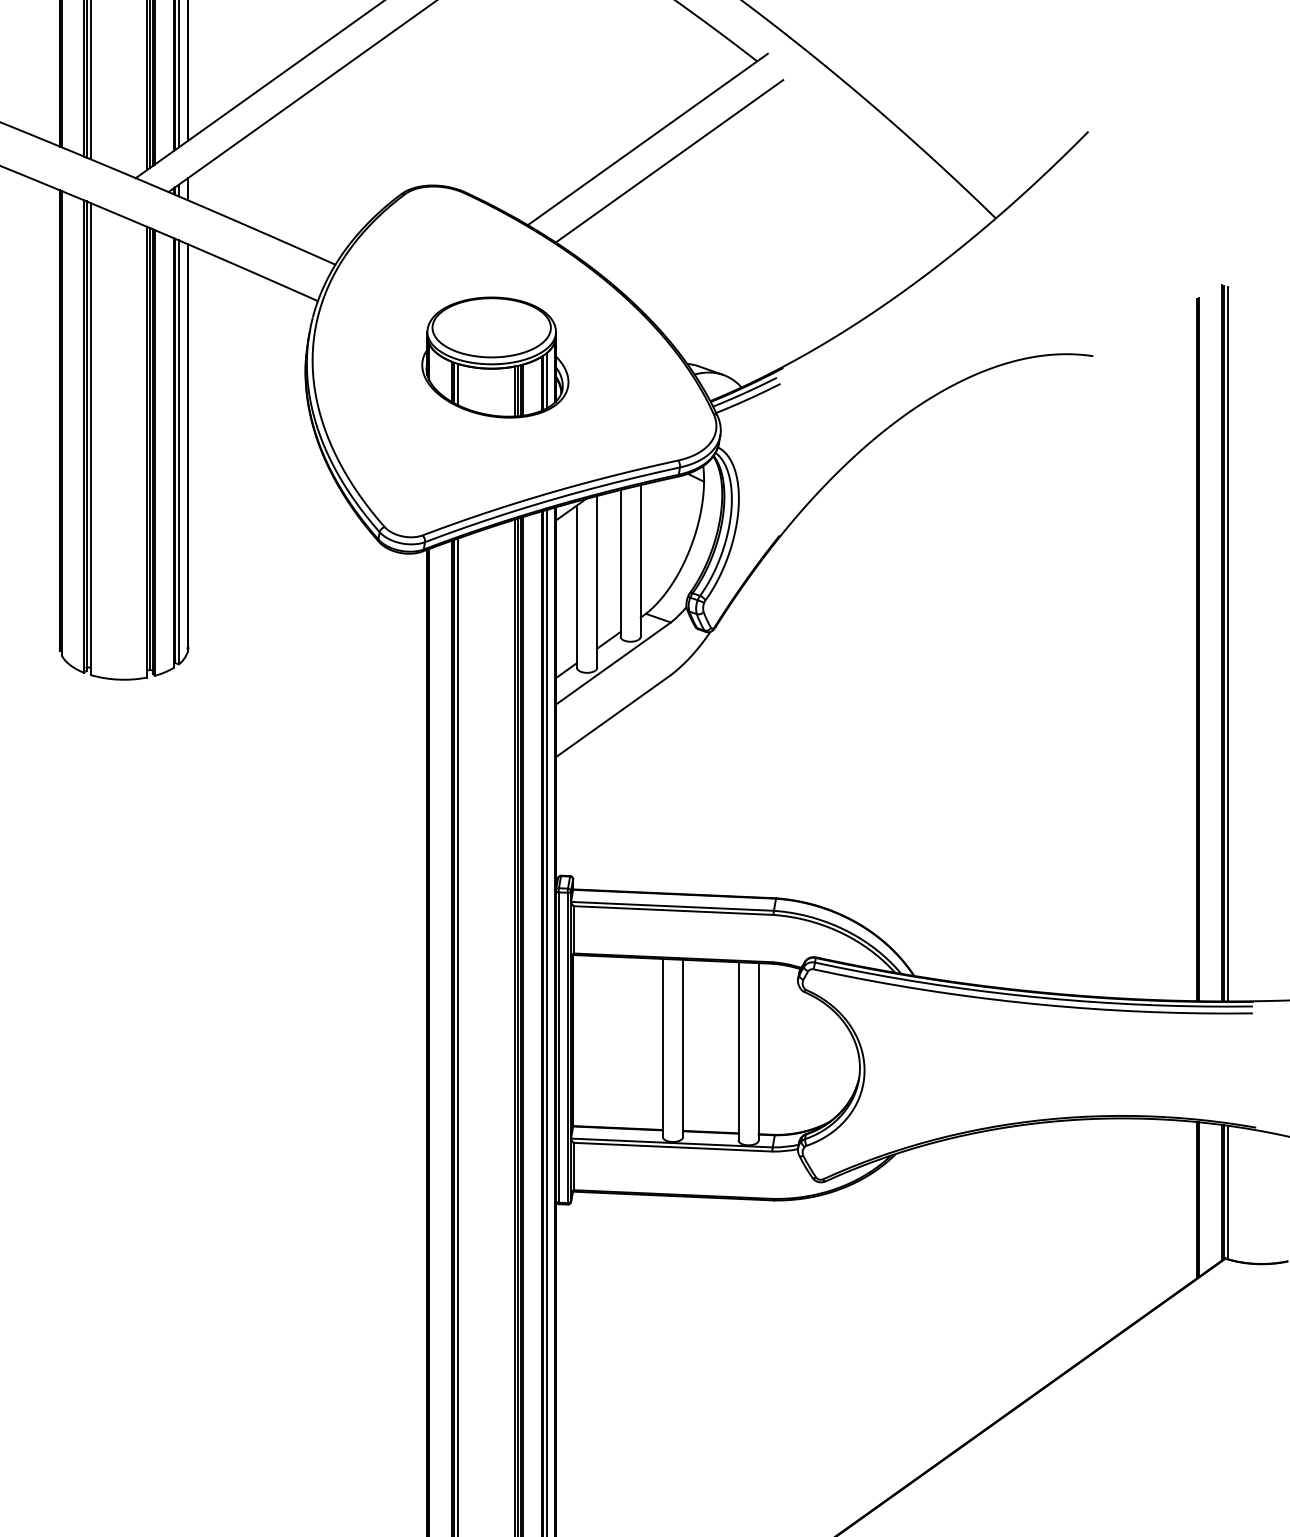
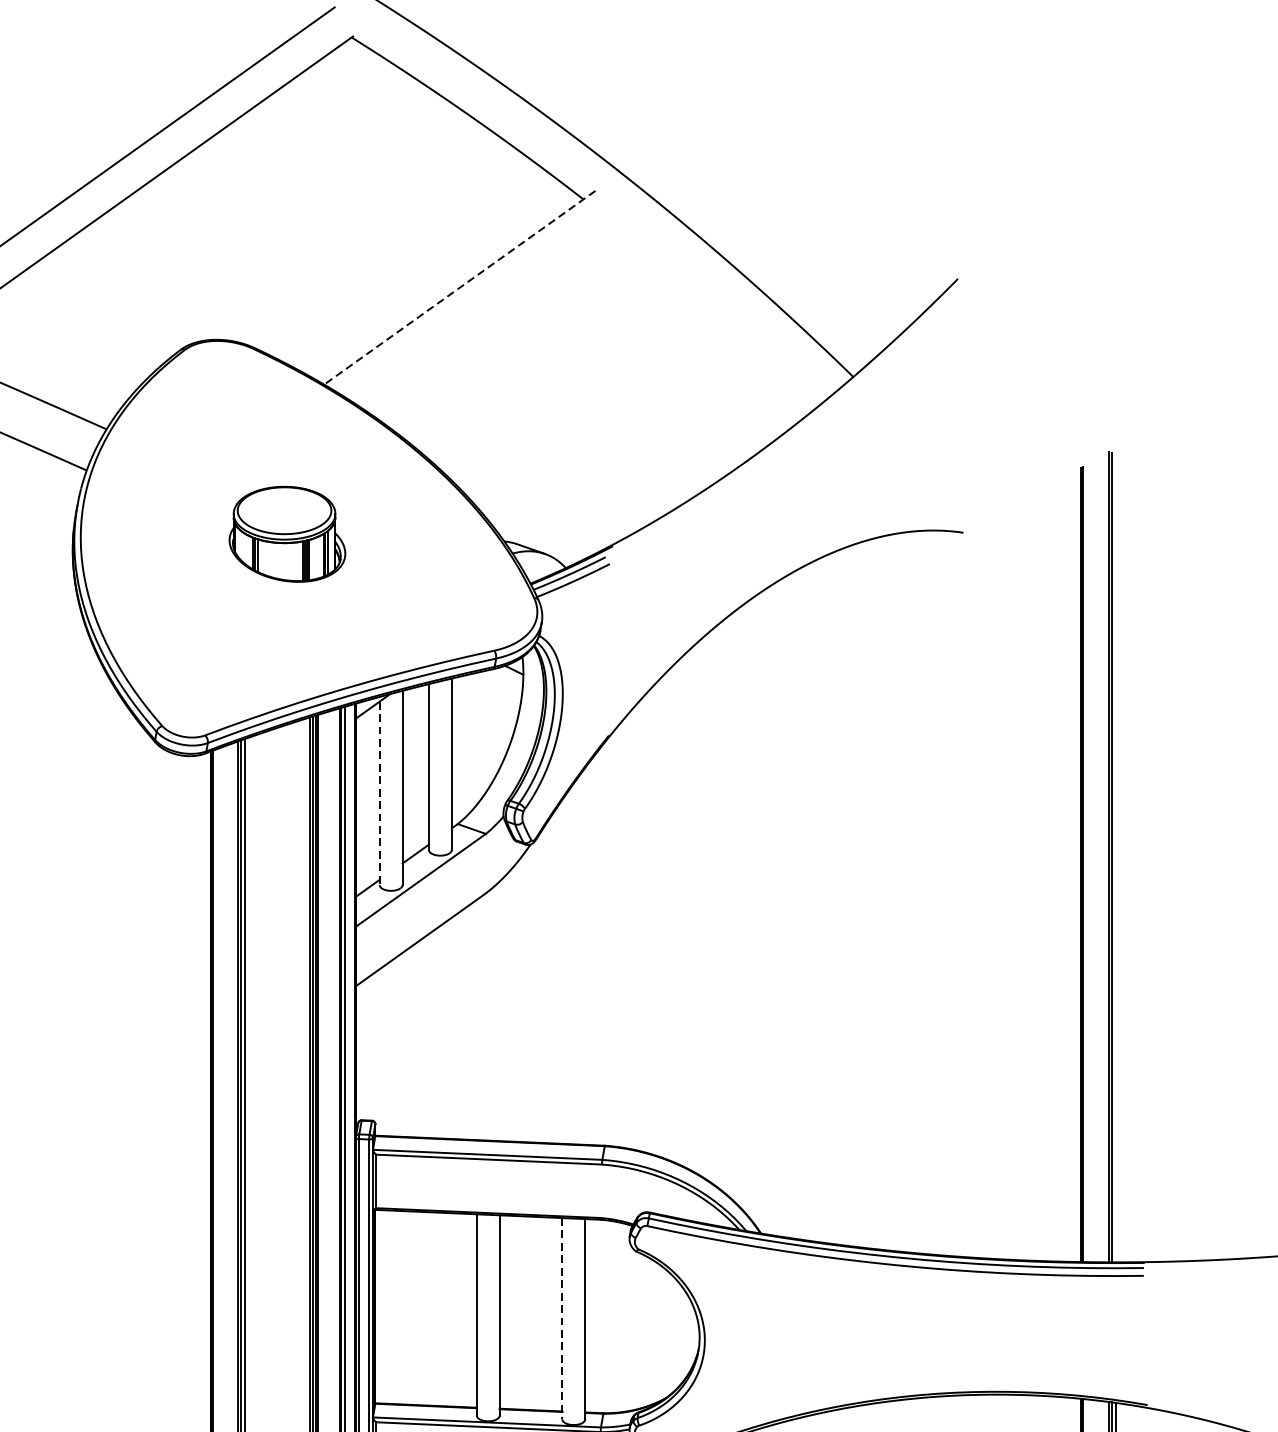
line: (647, 139) -> (459, 287), solid -> dashed
line: (669, 161) -> (484, 312), removed
part: (495, 357) -> (287, 534), size x0.7
line: (576, 587) -> (379, 794), solid -> dashed
line: (1228, 644) -> (1116, 858), removed
line: (738, 1051) -> (562, 1318), solid -> dashed

